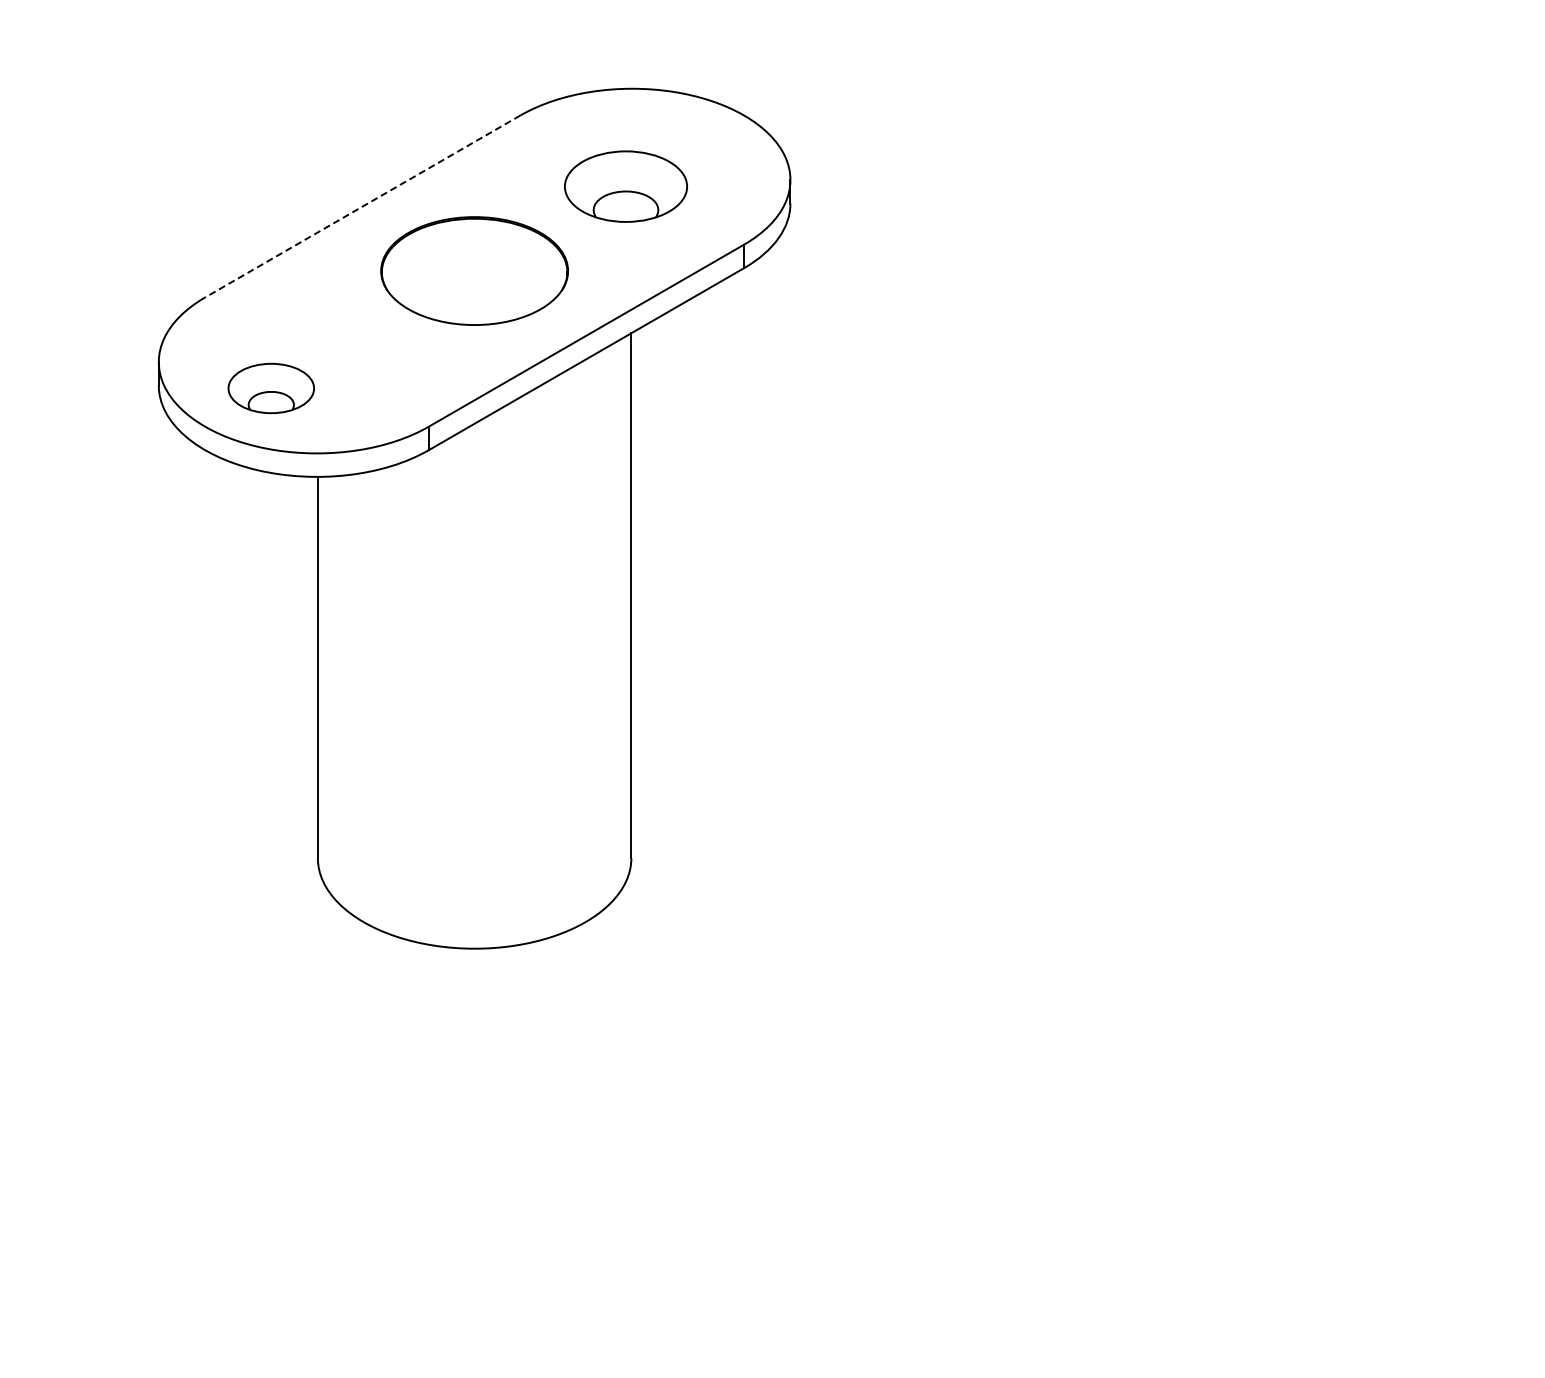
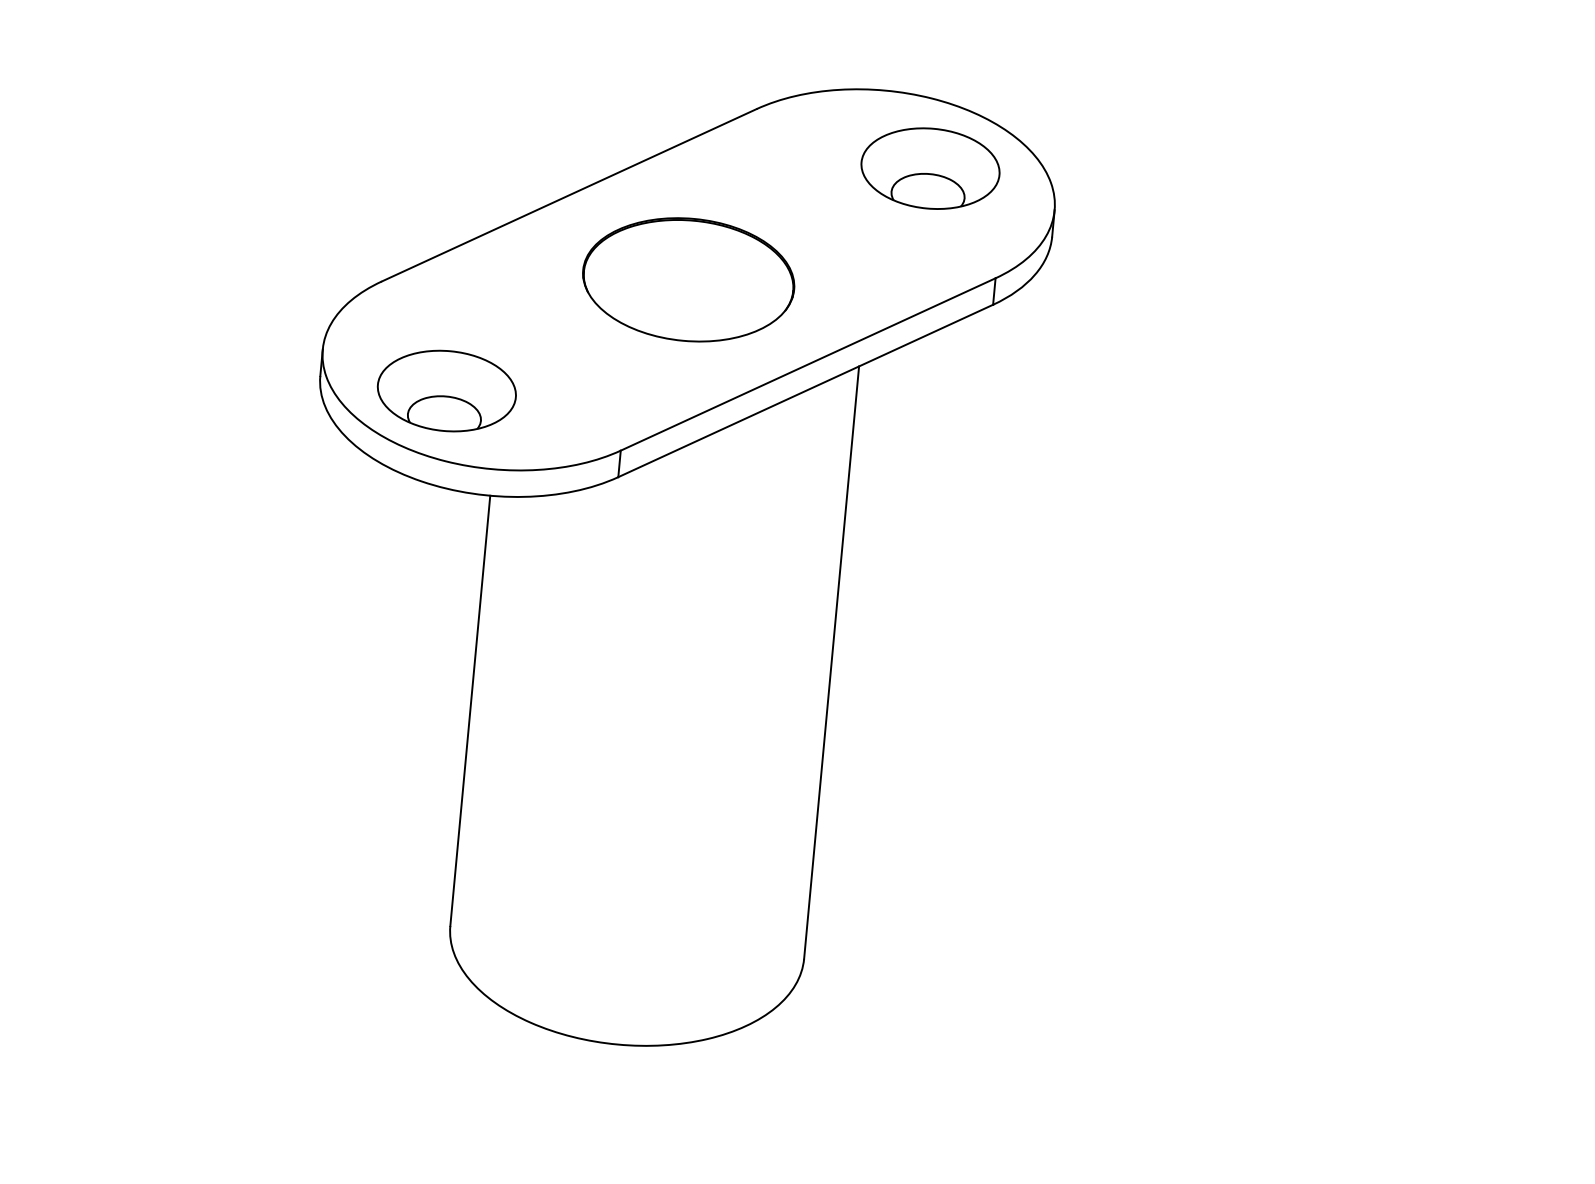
part: (625, 186) -> (929, 168), moved
line: (362, 206) -> (568, 195), dashed -> solid
part: (271, 388) -> (447, 391), size x1.43

